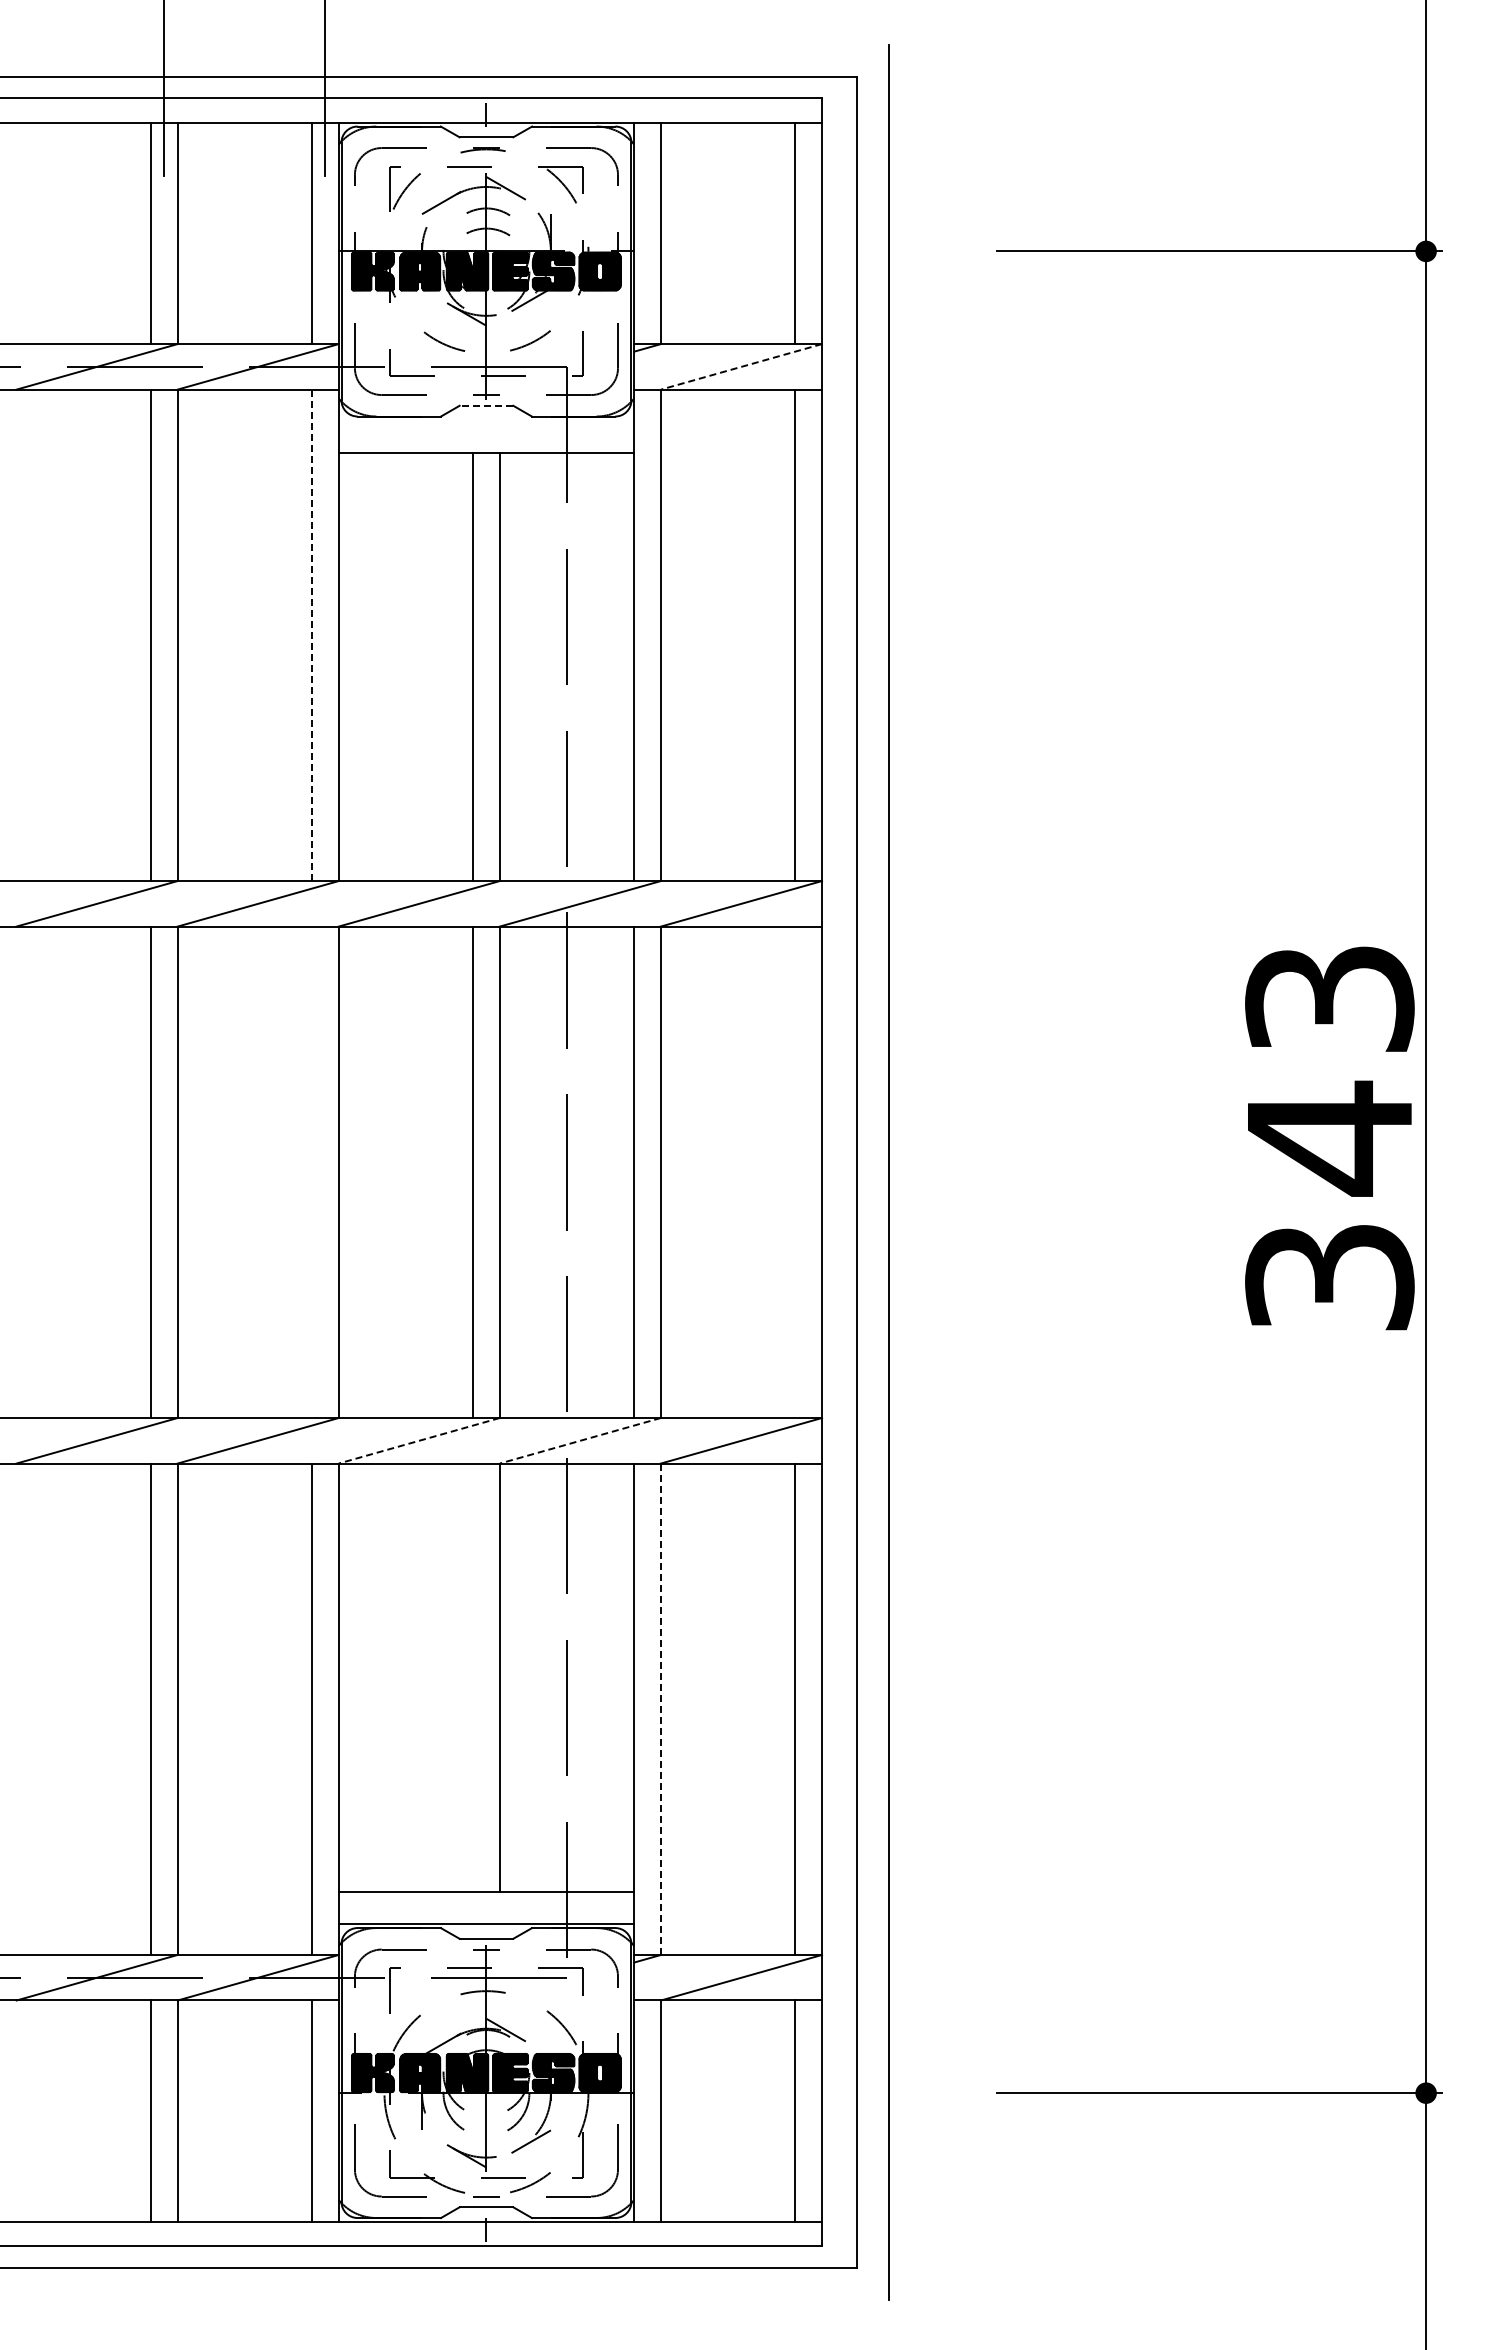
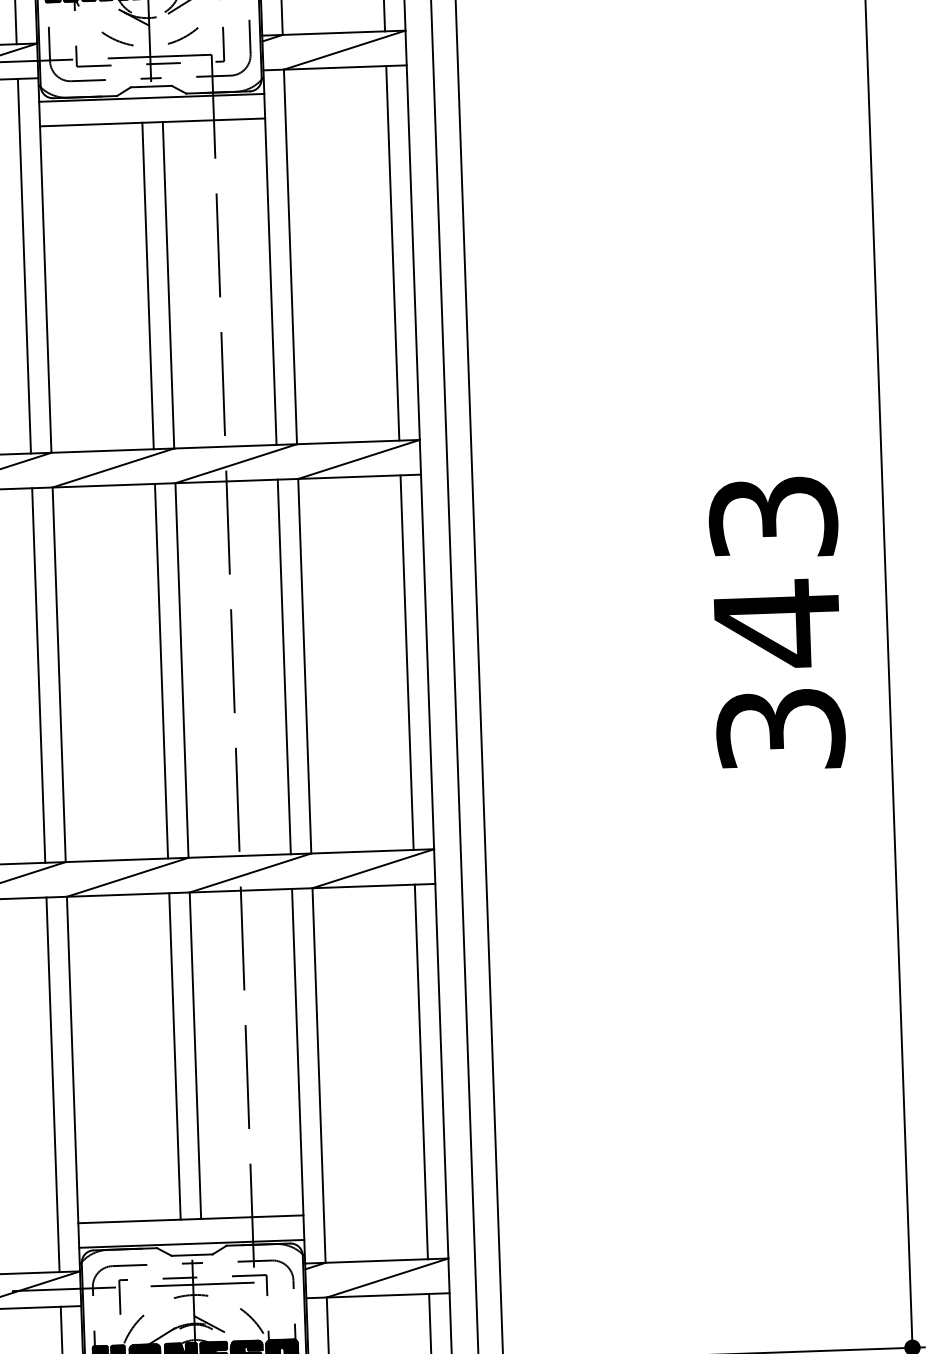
line: (741, 366) -> (344, 49), dashed -> solid
line: (486, 405) -> (151, 86), dashed -> solid
line: (486, 420) -> (151, 97), added
line: (311, 635) -> (24, 266), dashed -> solid
text: (1329, 1138) -> (776, 623), moved
line: (311, 1172) -> (38, 675), added
line: (795, 1172) -> (407, 662), added
line: (419, 1440) -> (127, 877), dashed -> solid
line: (580, 1440) -> (250, 872), dashed -> solid
line: (473, 1677) -> (175, 1056), added
line: (660, 1709) -> (318, 1075), dashed -> solid

